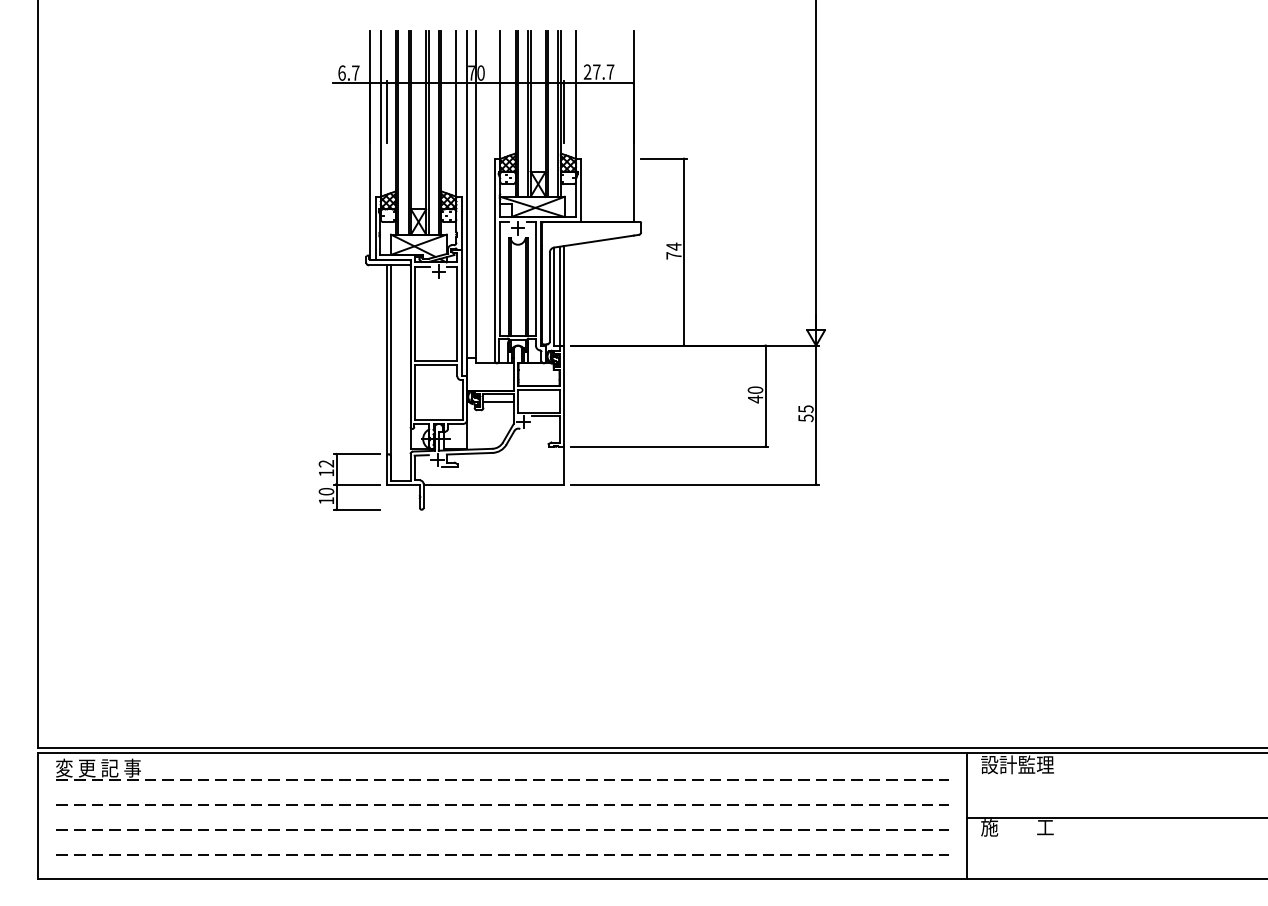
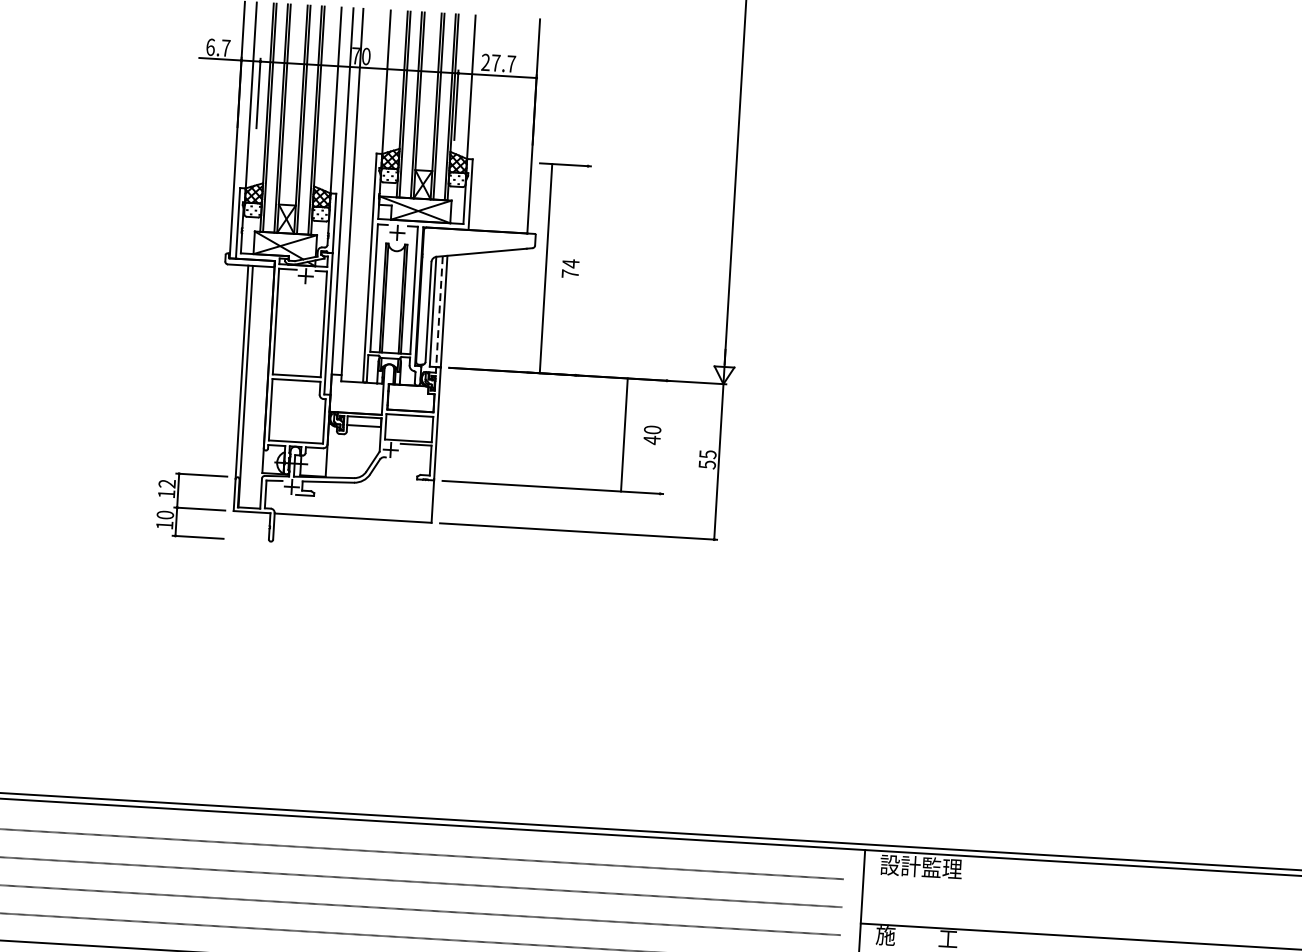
line: (684, 251) -> (546, 267), moved
line: (559, 296) -> (439, 311), solid -> dashed
line: (765, 395) -> (624, 434), moved

